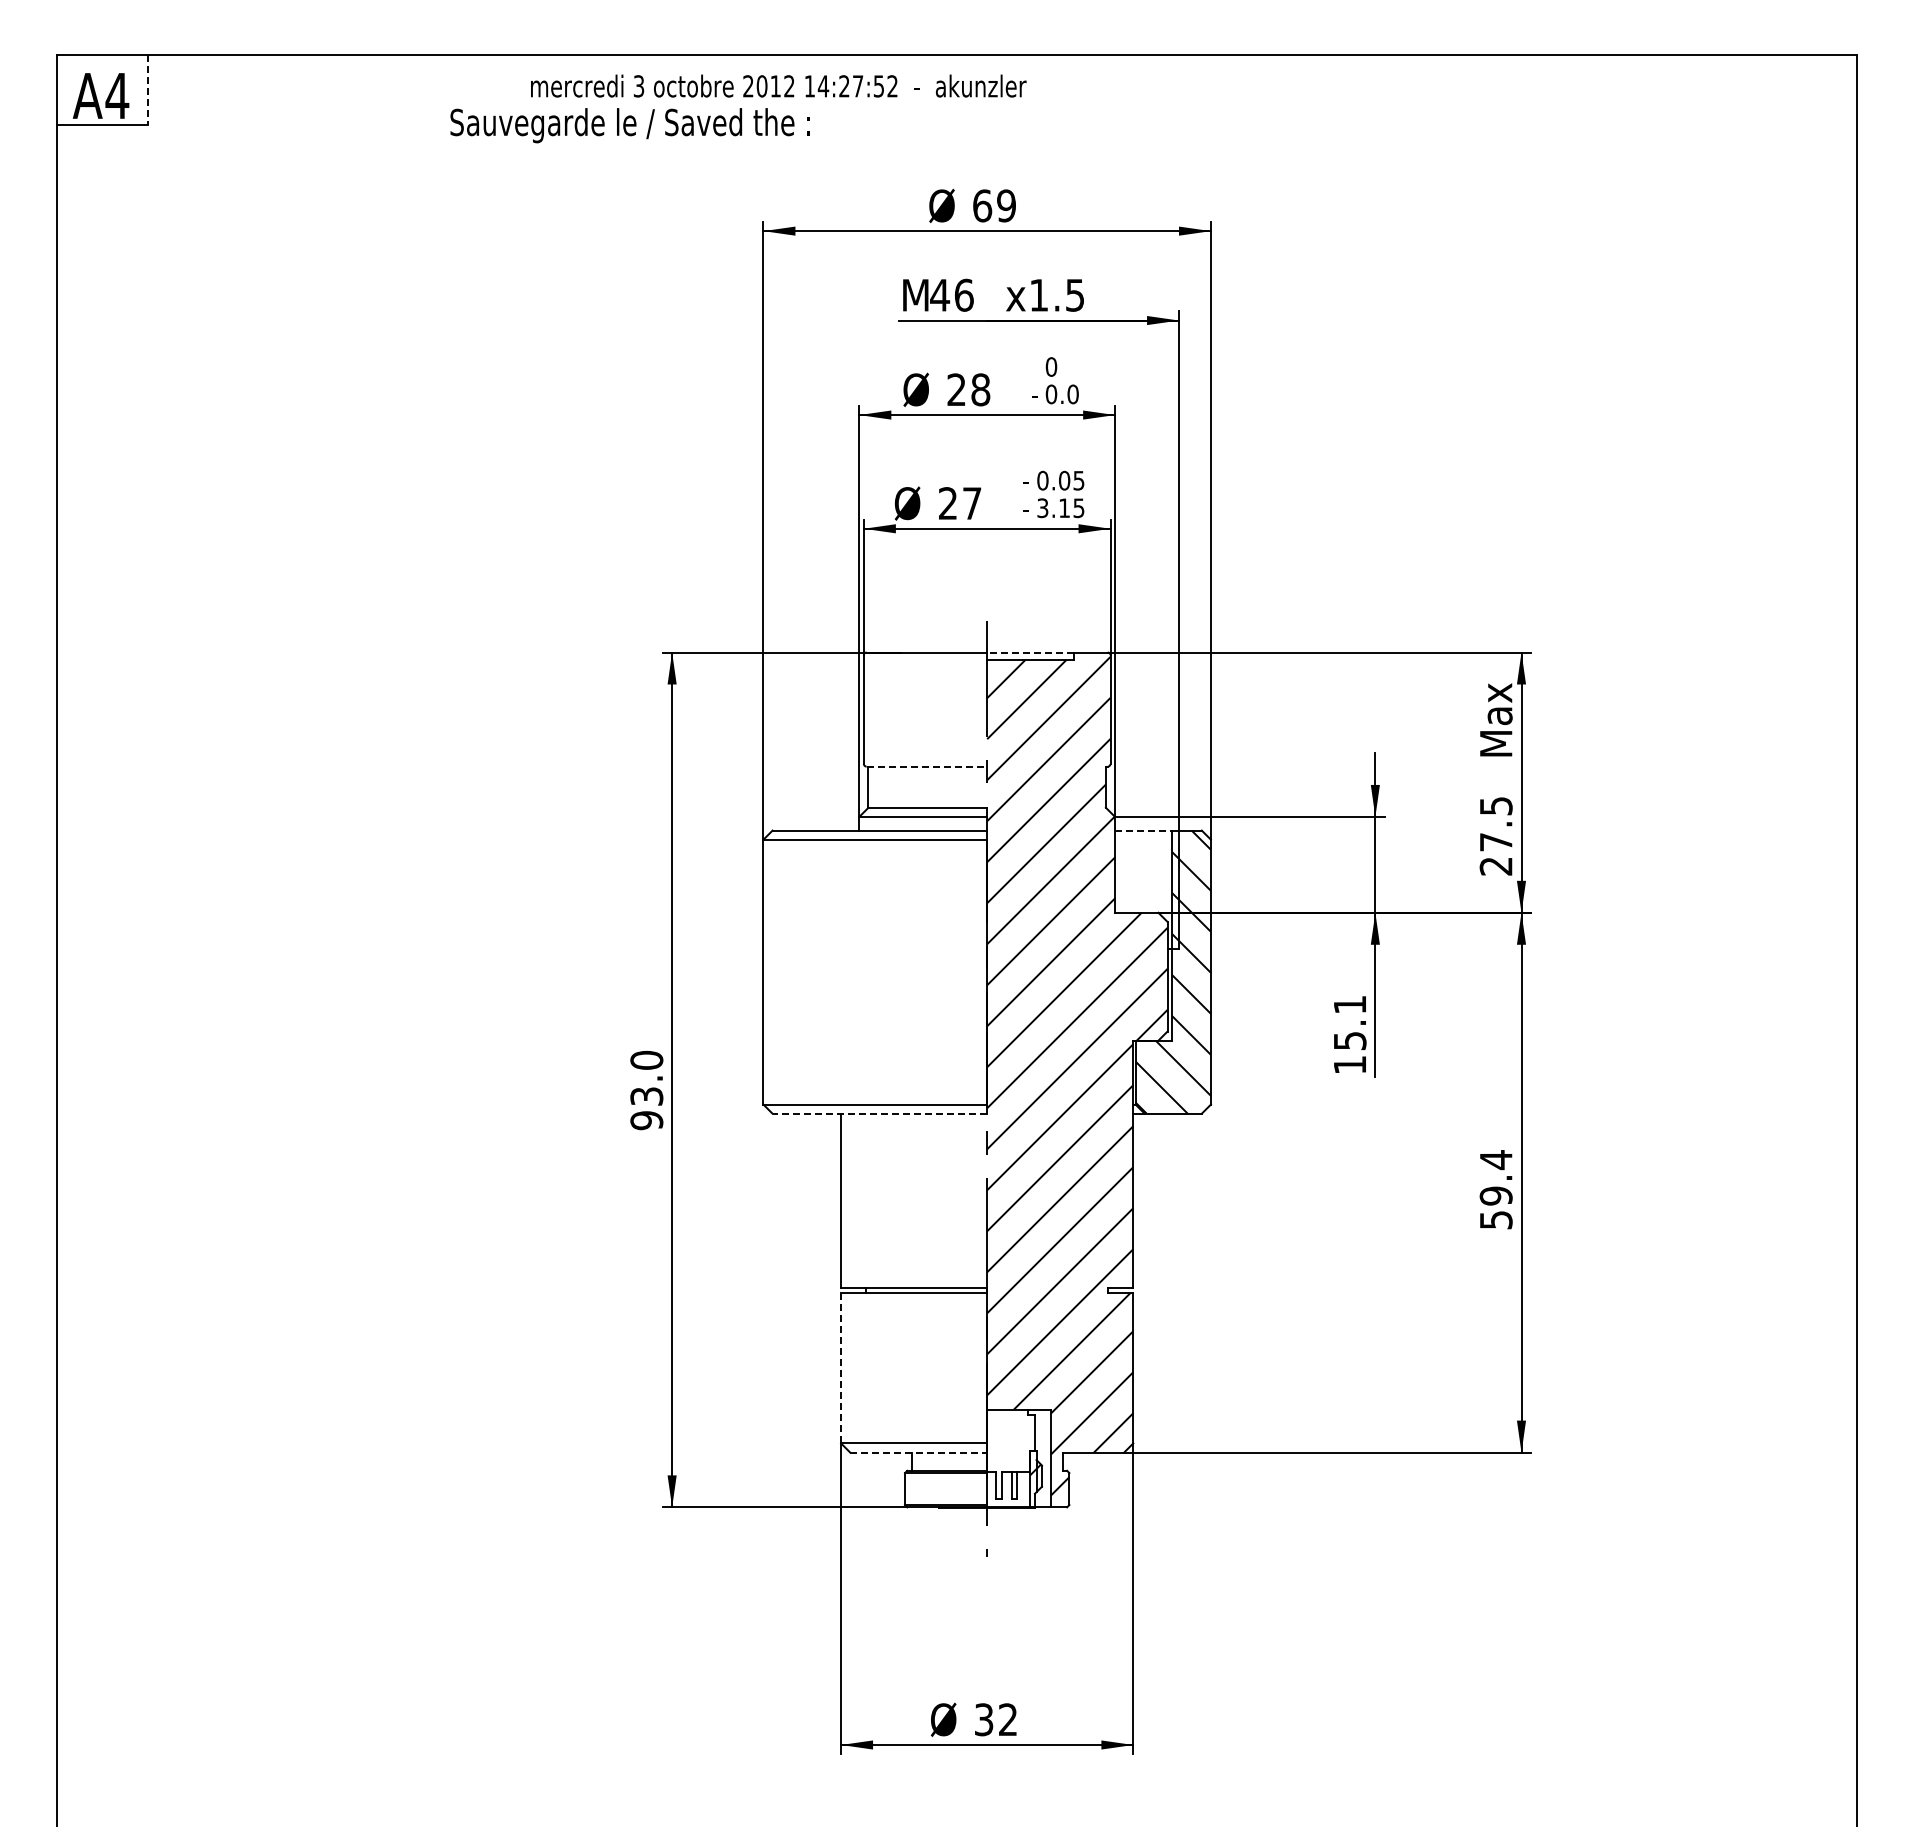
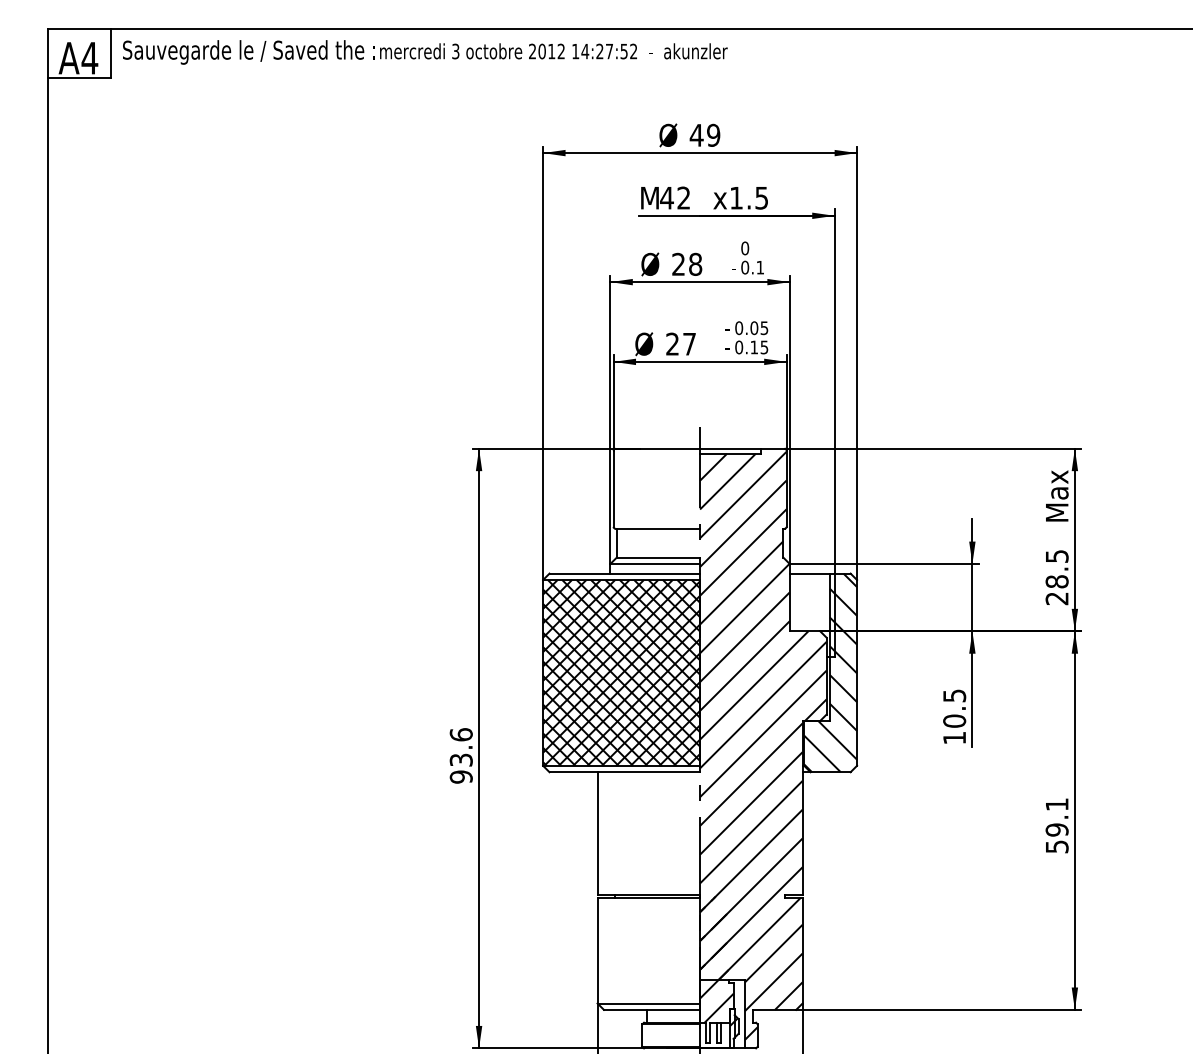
line: (147, 89) -> (111, 53), dashed -> solid
text: (629, 125) -> (248, 52), moved
text: (982, 205) -> (696, 135), 69 -> 49
text: (963, 294) -> (683, 197), 46 -> 42
text: (1072, 394) -> (759, 267), 0.0 -> 0.1
text: (1042, 508) -> (738, 347), 3.15 -> 0.15
line: (1029, 652) -> (729, 448), dashed -> solid
line: (927, 766) -> (658, 528), dashed -> solid
line: (1143, 830) -> (809, 573), dashed -> solid
text: (1495, 841) -> (1056, 581), 27.5 -> 28.5
hatch: (875, 971) -> (621, 672), added
text: (1349, 1023) -> (954, 708), 15.1 -> 10.5
text: (646, 1059) -> (461, 734), 93.0 -> 93.6
line: (879, 1113) -> (624, 772), dashed -> solid
text: (1496, 1160) -> (1057, 805), 59.4 -> 59.1
line: (841, 1368) -> (597, 950), dashed -> solid
hatch: (1011, 1381) -> (717, 960), added
line: (919, 1452) -> (652, 1009), dashed -> solid

